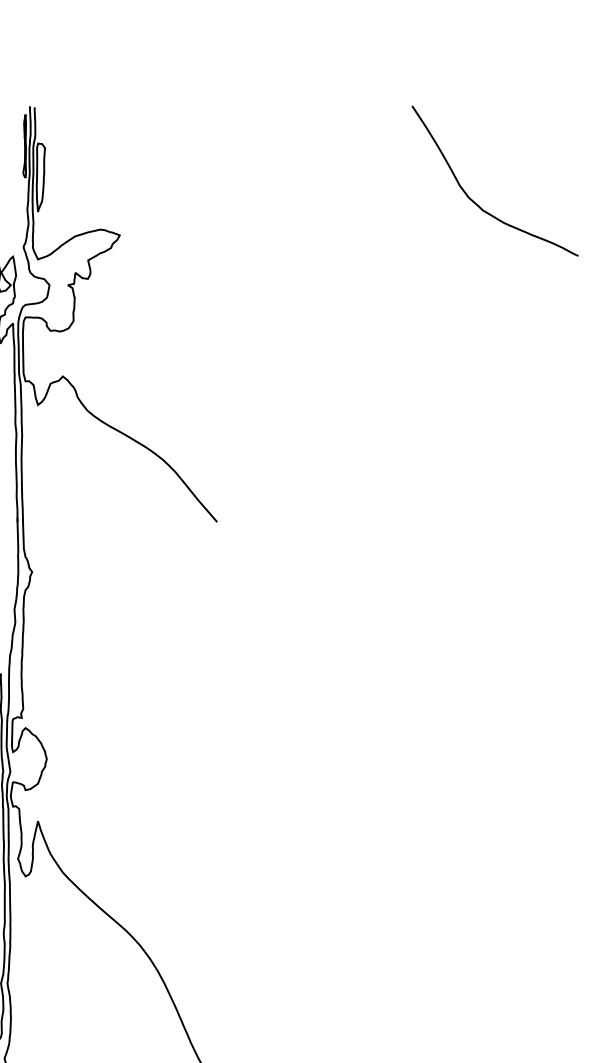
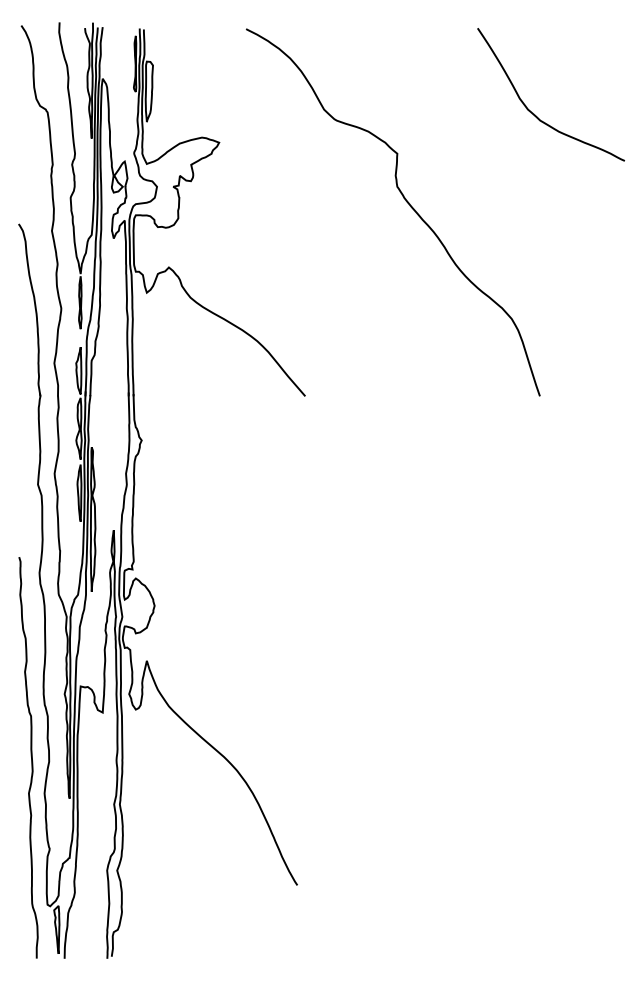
curve: (330, 301) -> (405, 201), added

